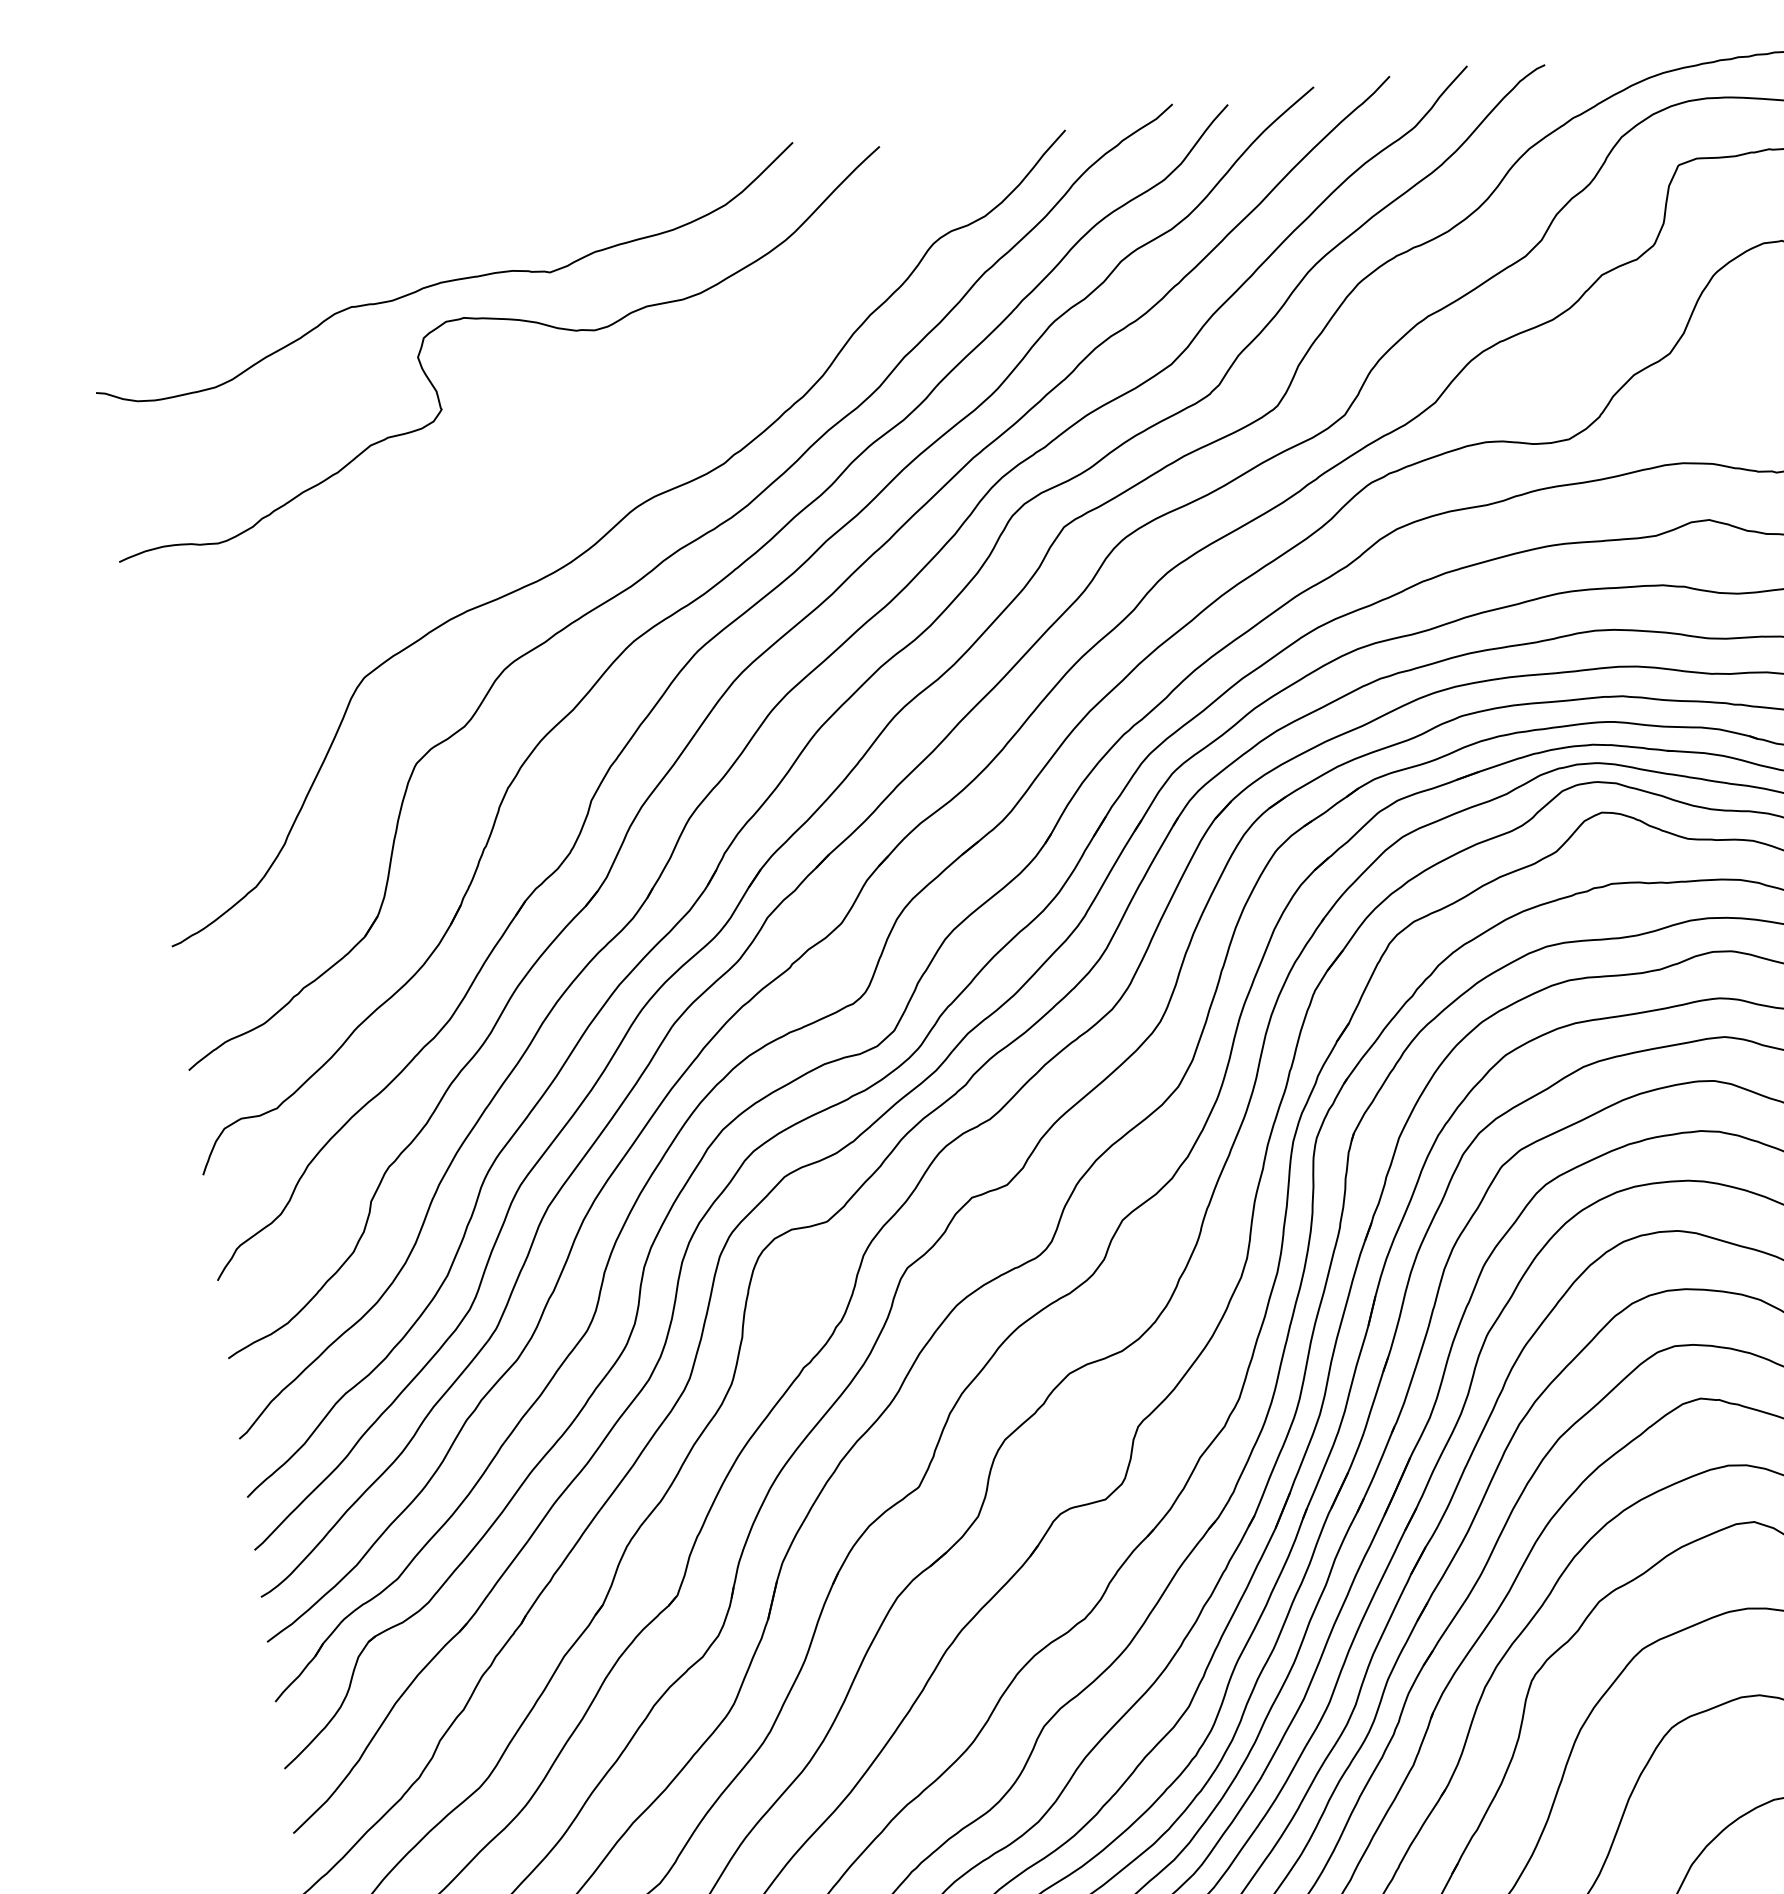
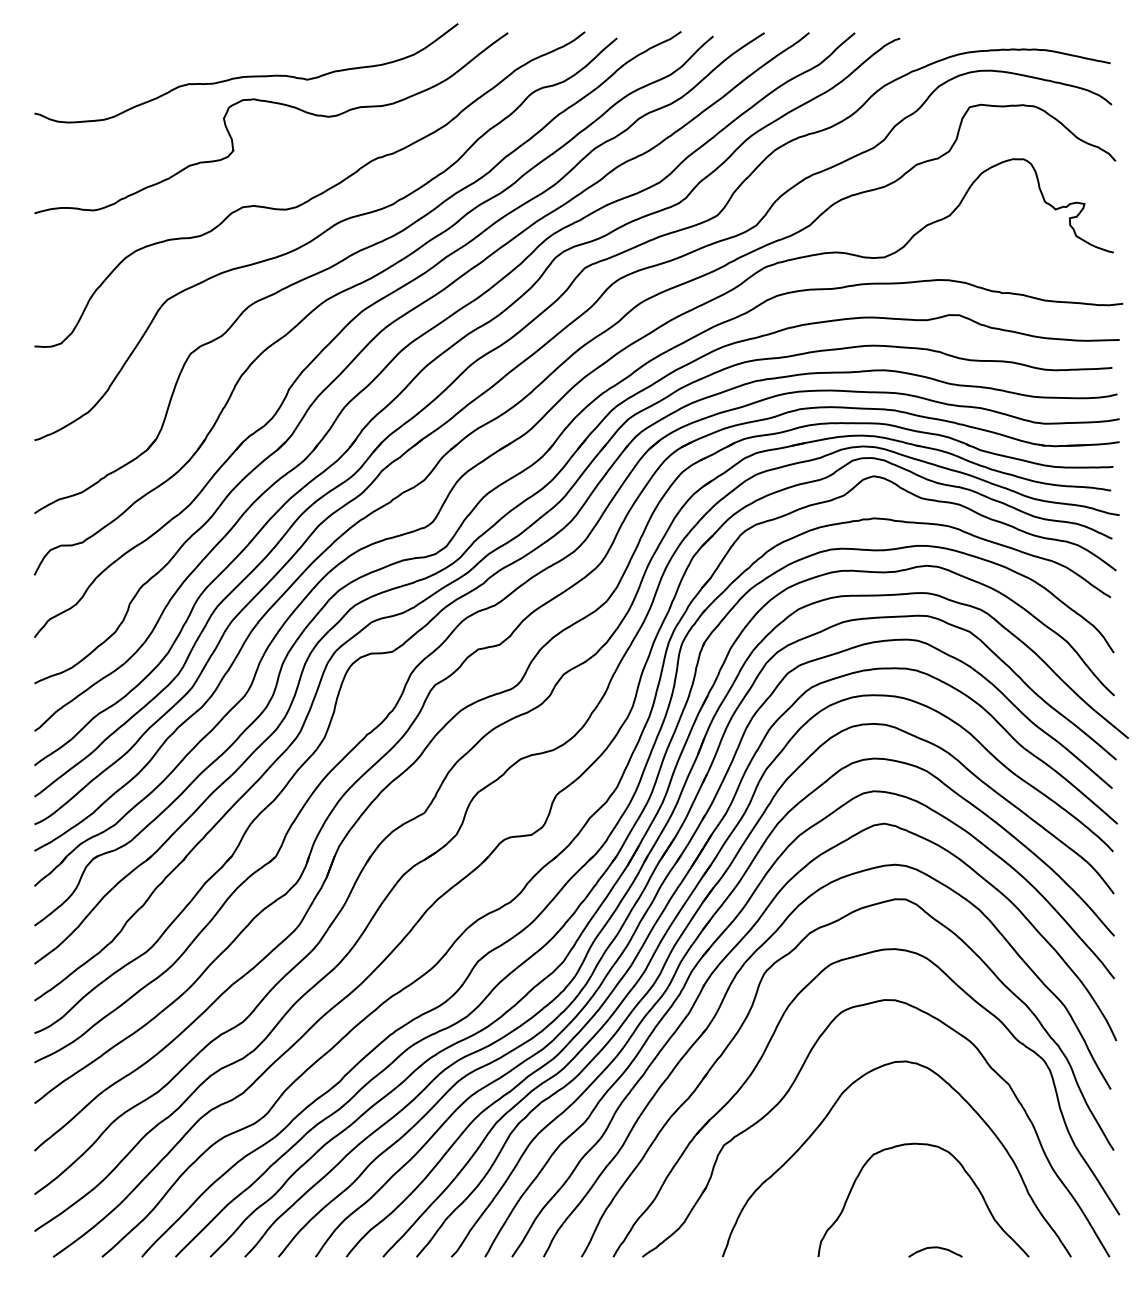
curve: (587, 468) -> (313, 196), added

